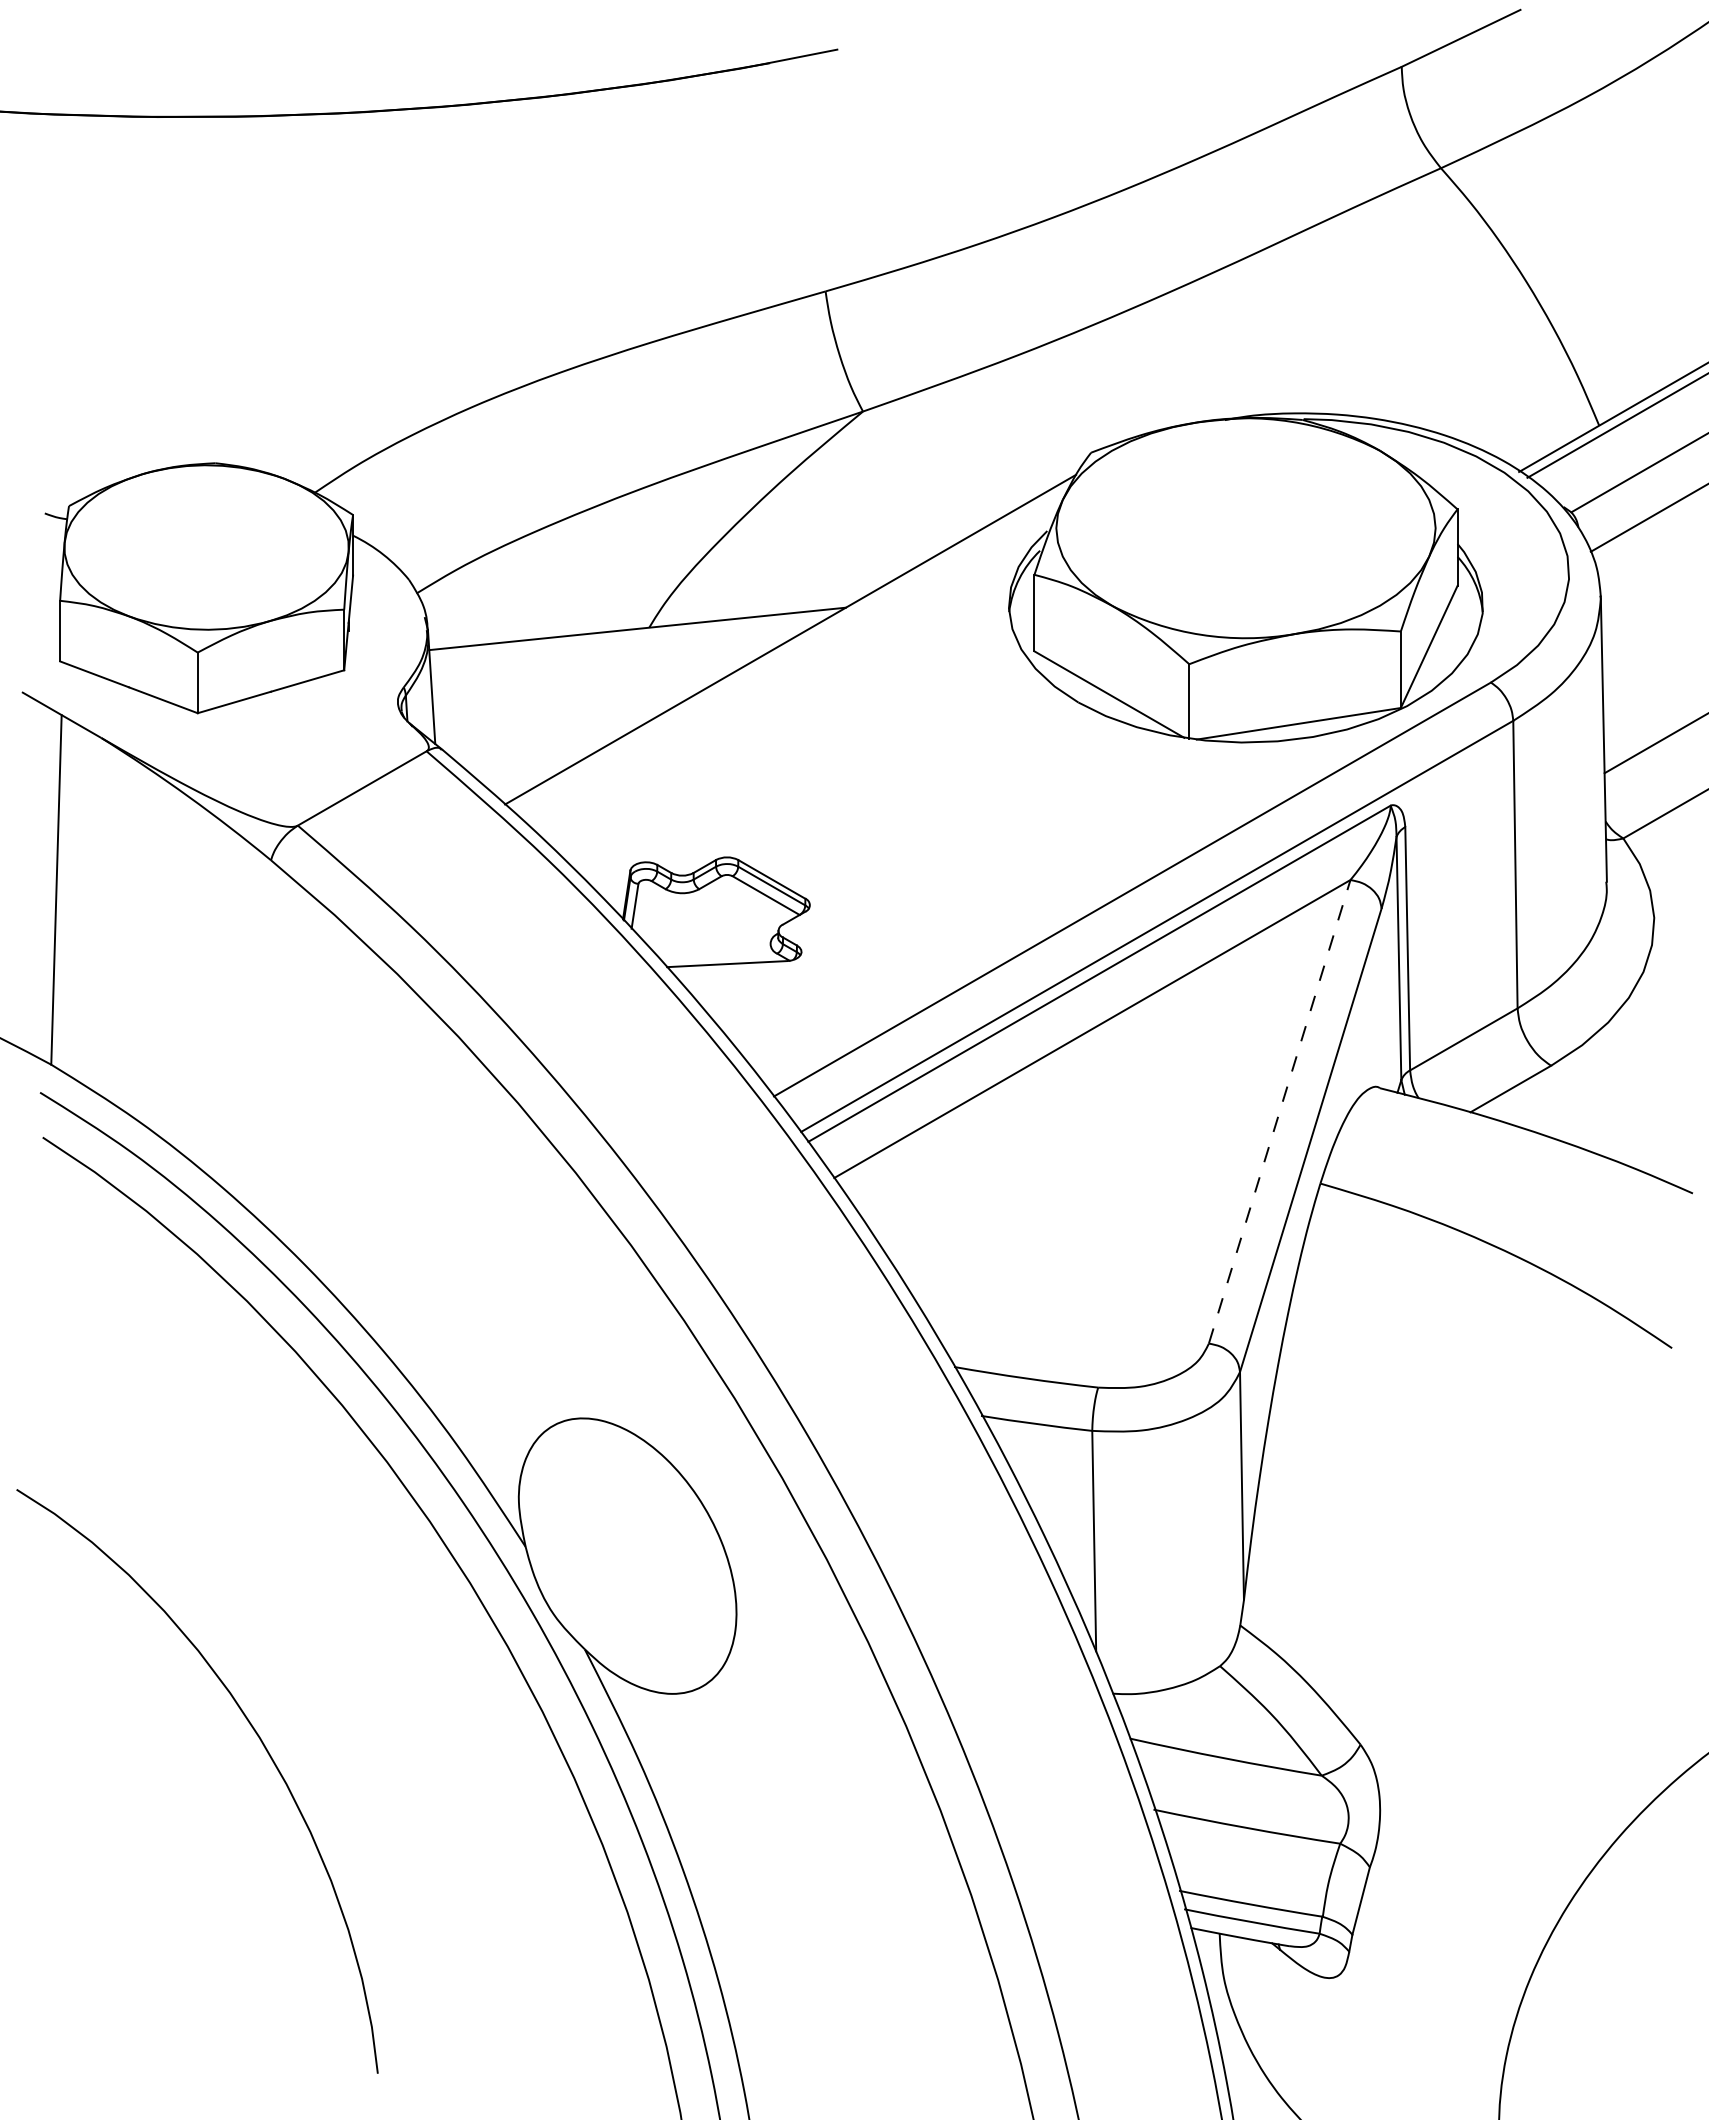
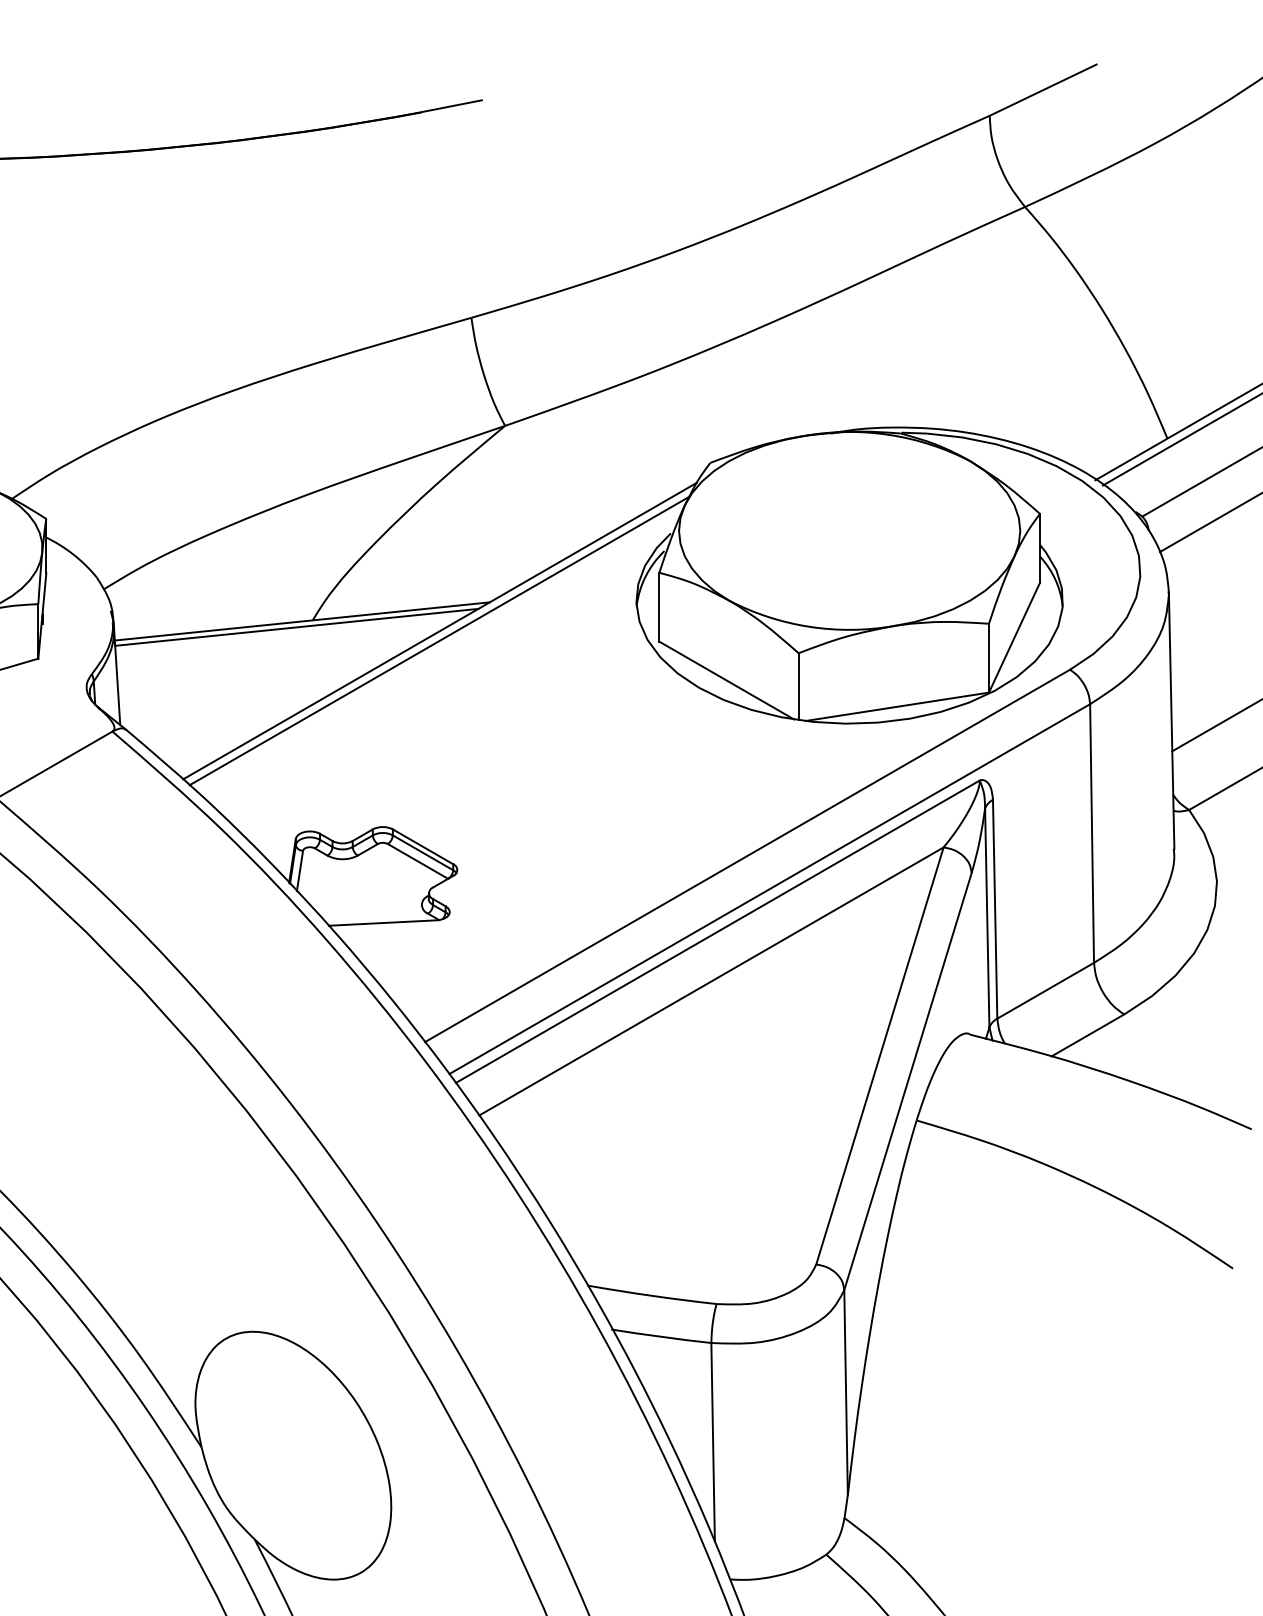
line: (631, 635) -> (296, 627), added
line: (789, 650) -> (438, 640), added
line: (1279, 1111) -> (879, 1055), dashed -> solid

